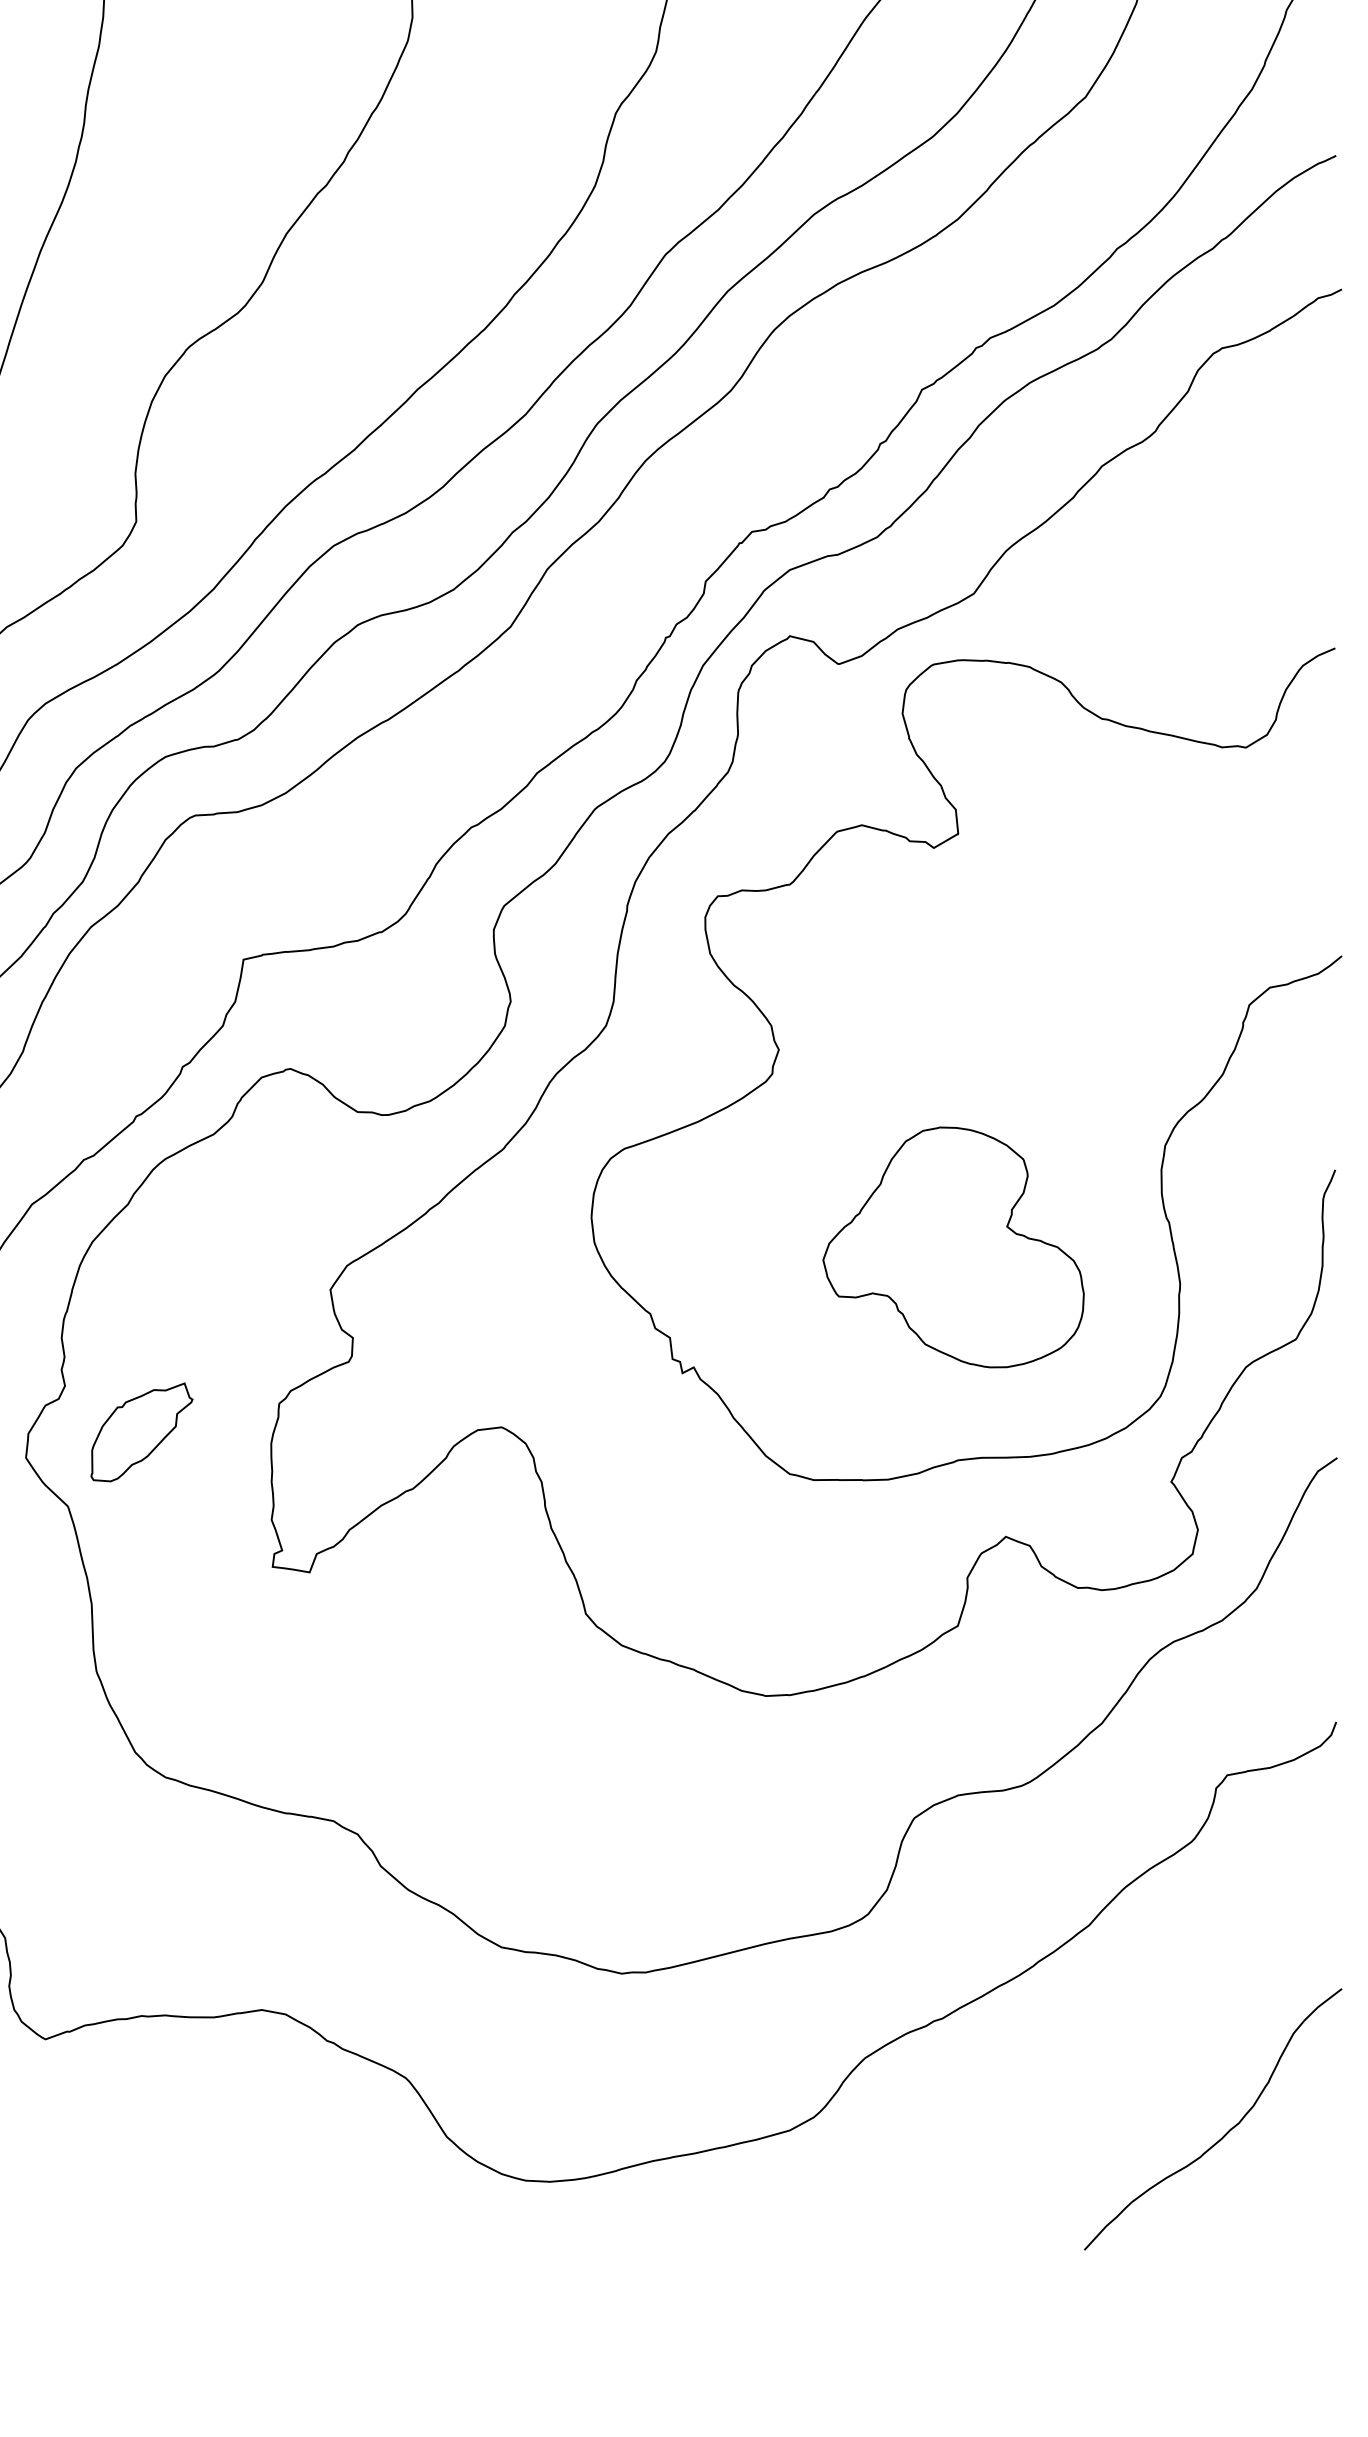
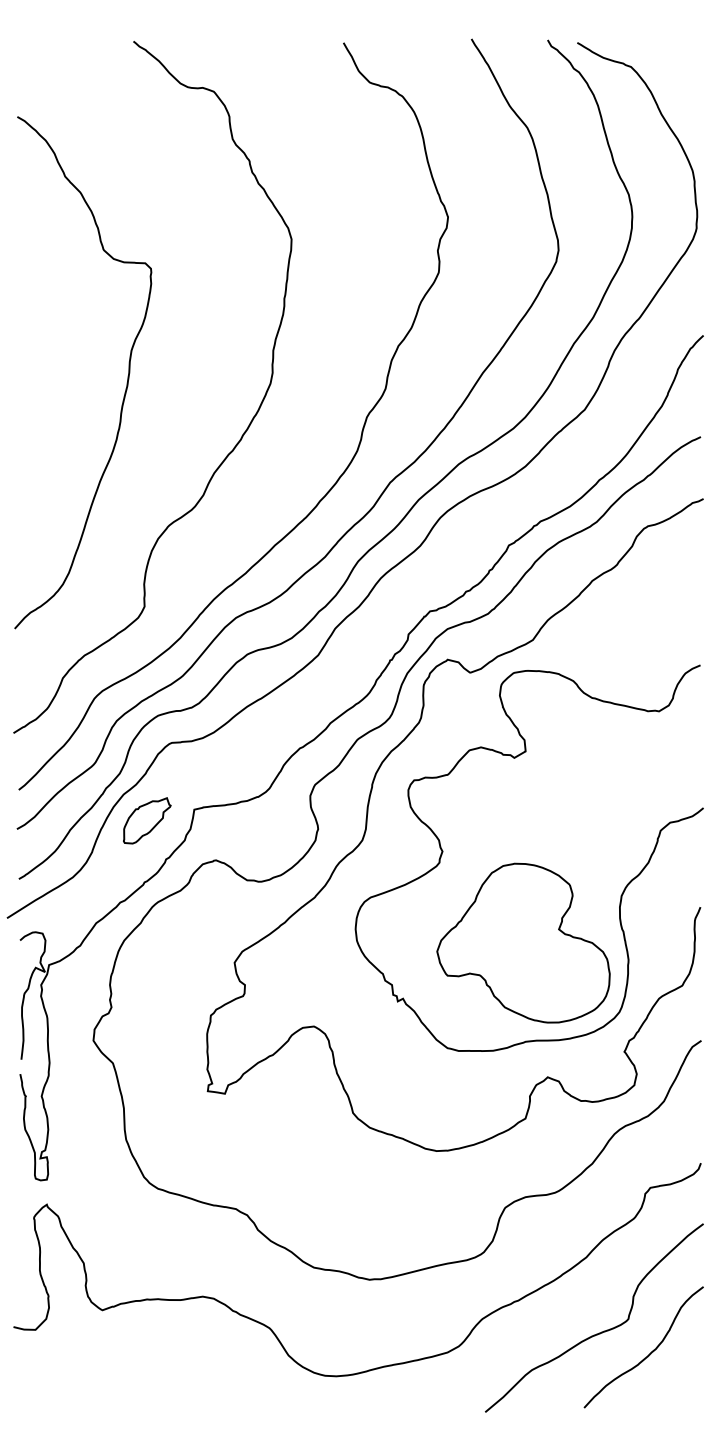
part: (953, 1246) -> (523, 942), size x1.43
part: (142, 1431) -> (147, 820), moved
curve: (1121, 2085) -> (601, 1331), added

